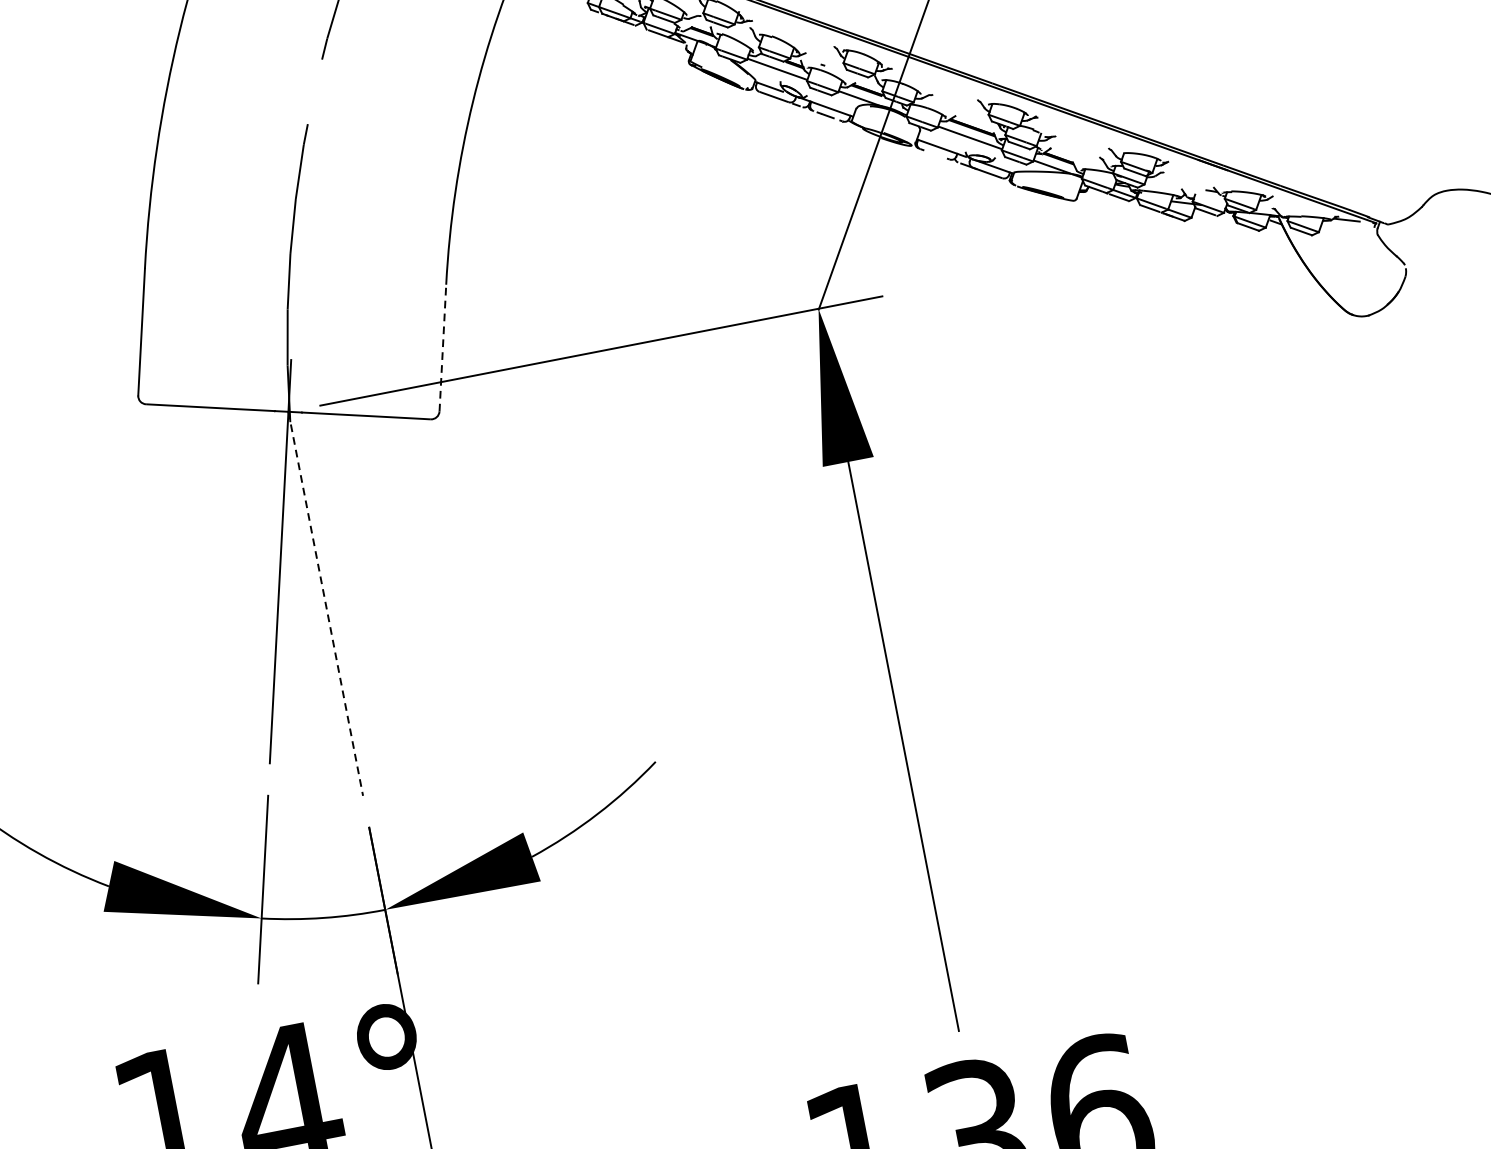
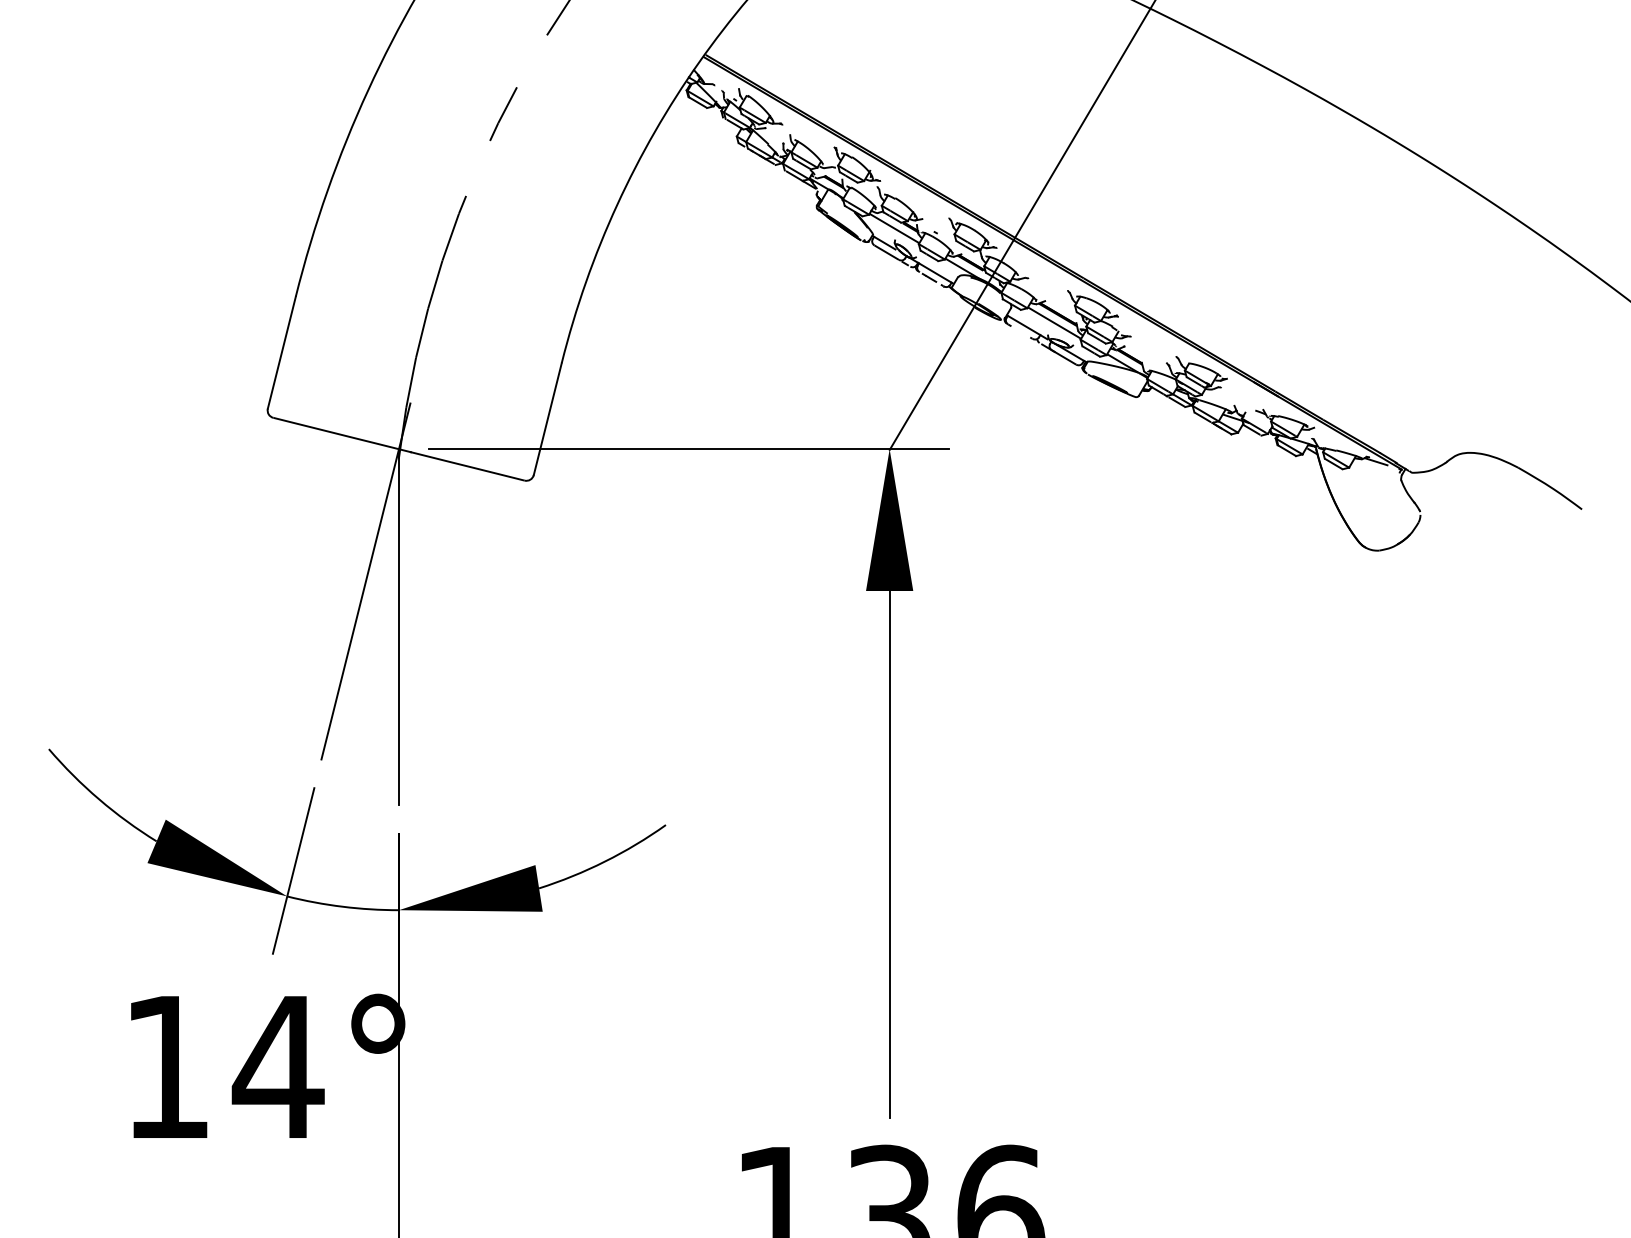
line: (442, 348) -> (547, 419), dashed -> solid
line: (325, 603) -> (398, 626), dashed -> solid

